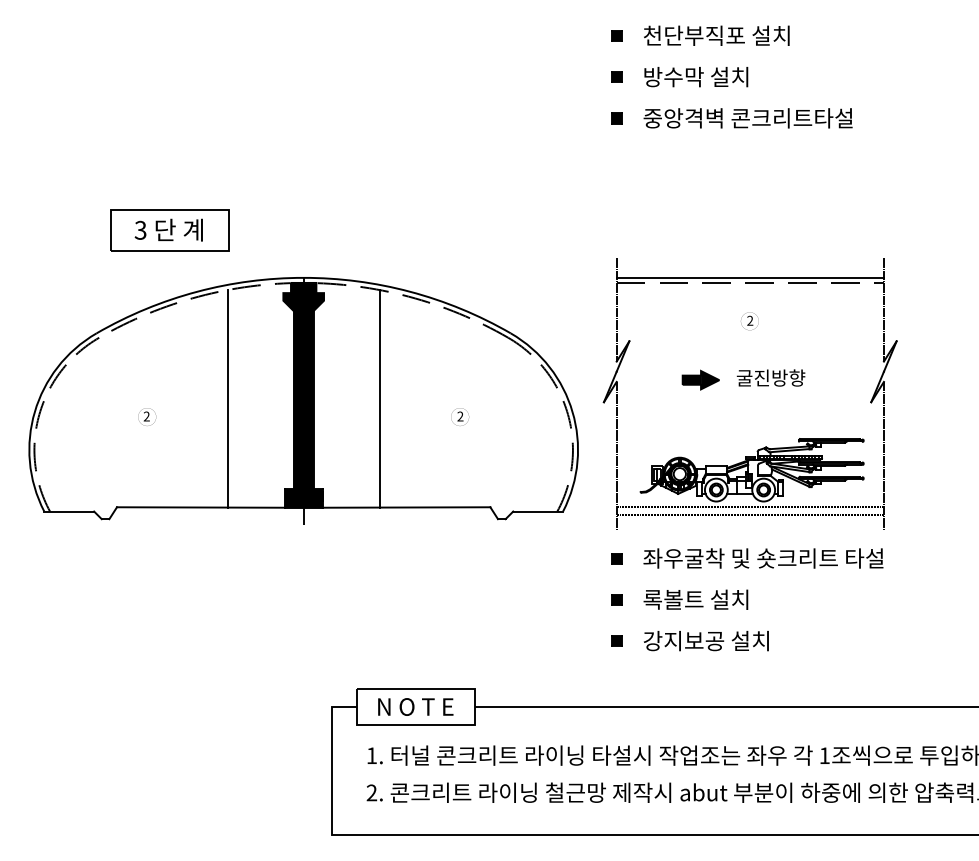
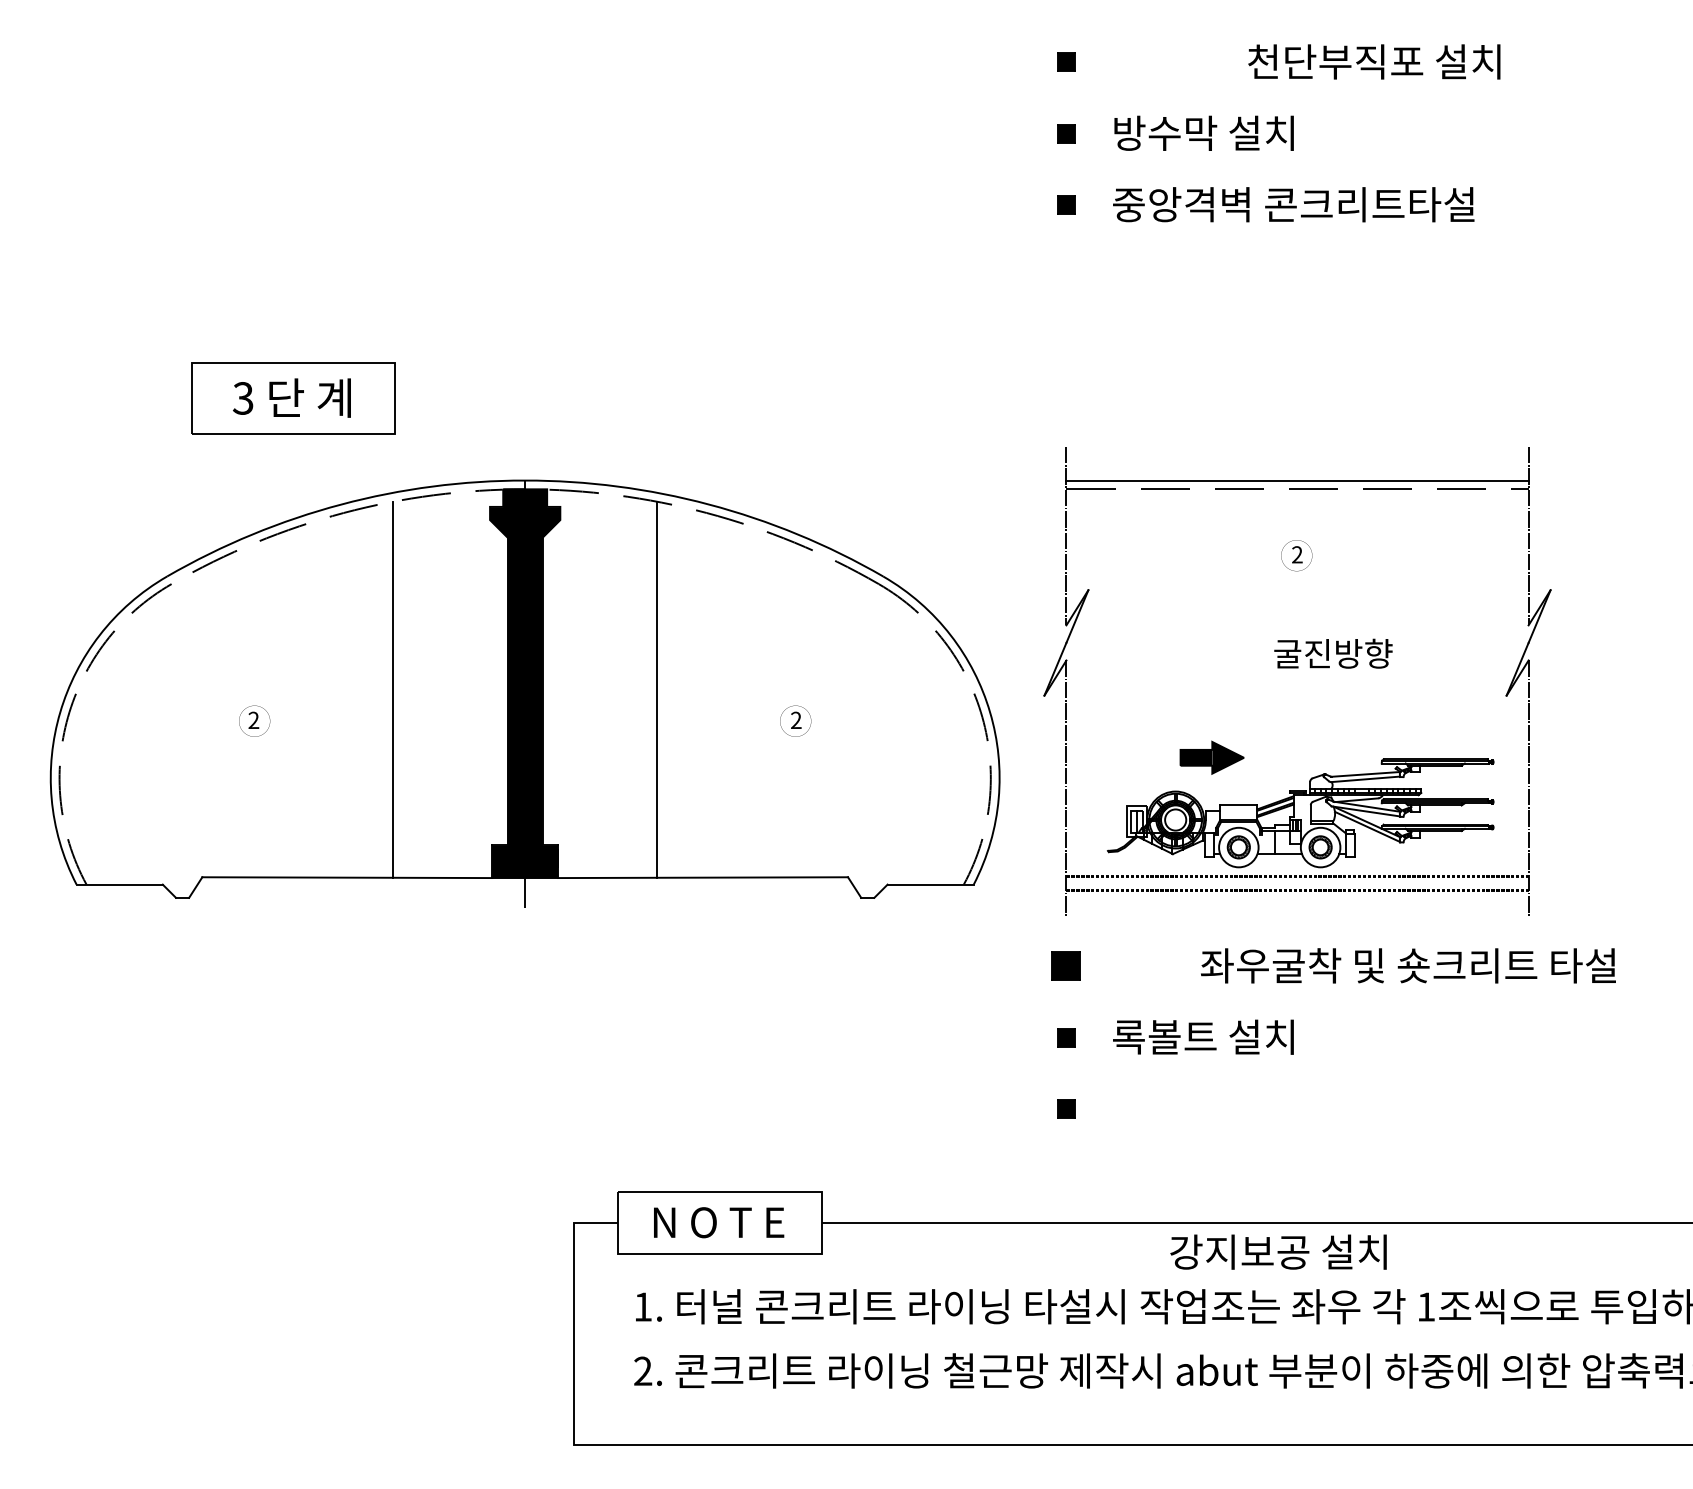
text: (716, 35) -> (1373, 61), moved
part: (700, 379) -> (1211, 756), moved
part: (616, 558) -> (1066, 965), size x1.6
text: (763, 558) -> (1408, 965), moved
text: (706, 641) -> (1278, 1252), moved

